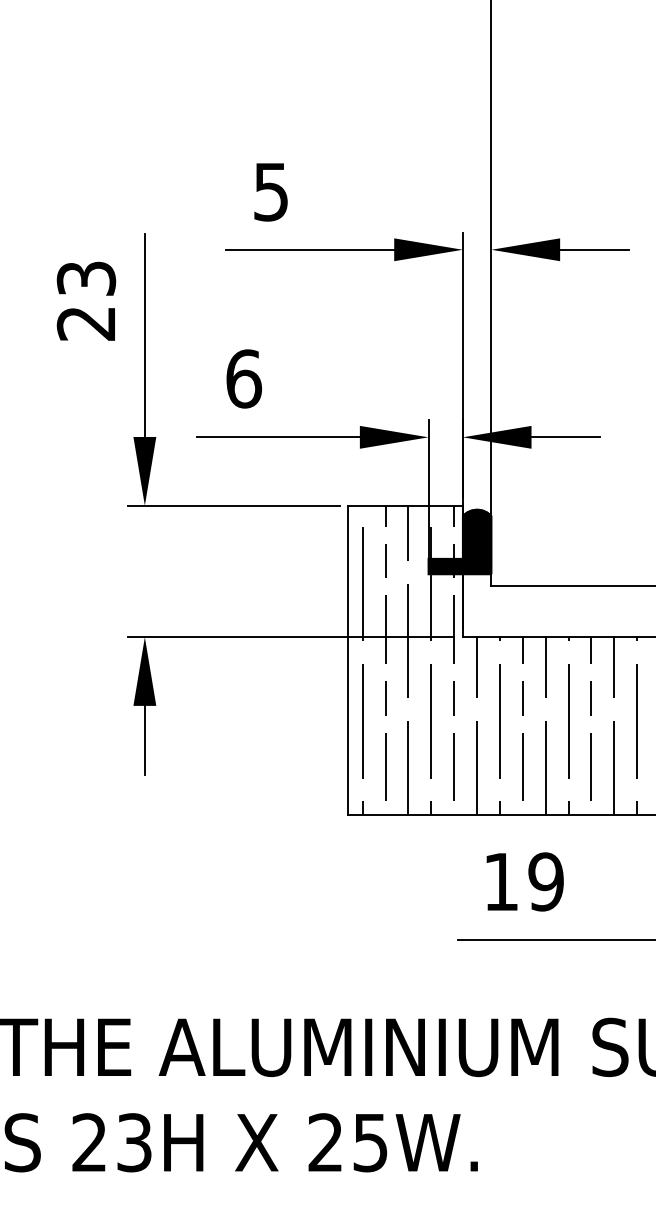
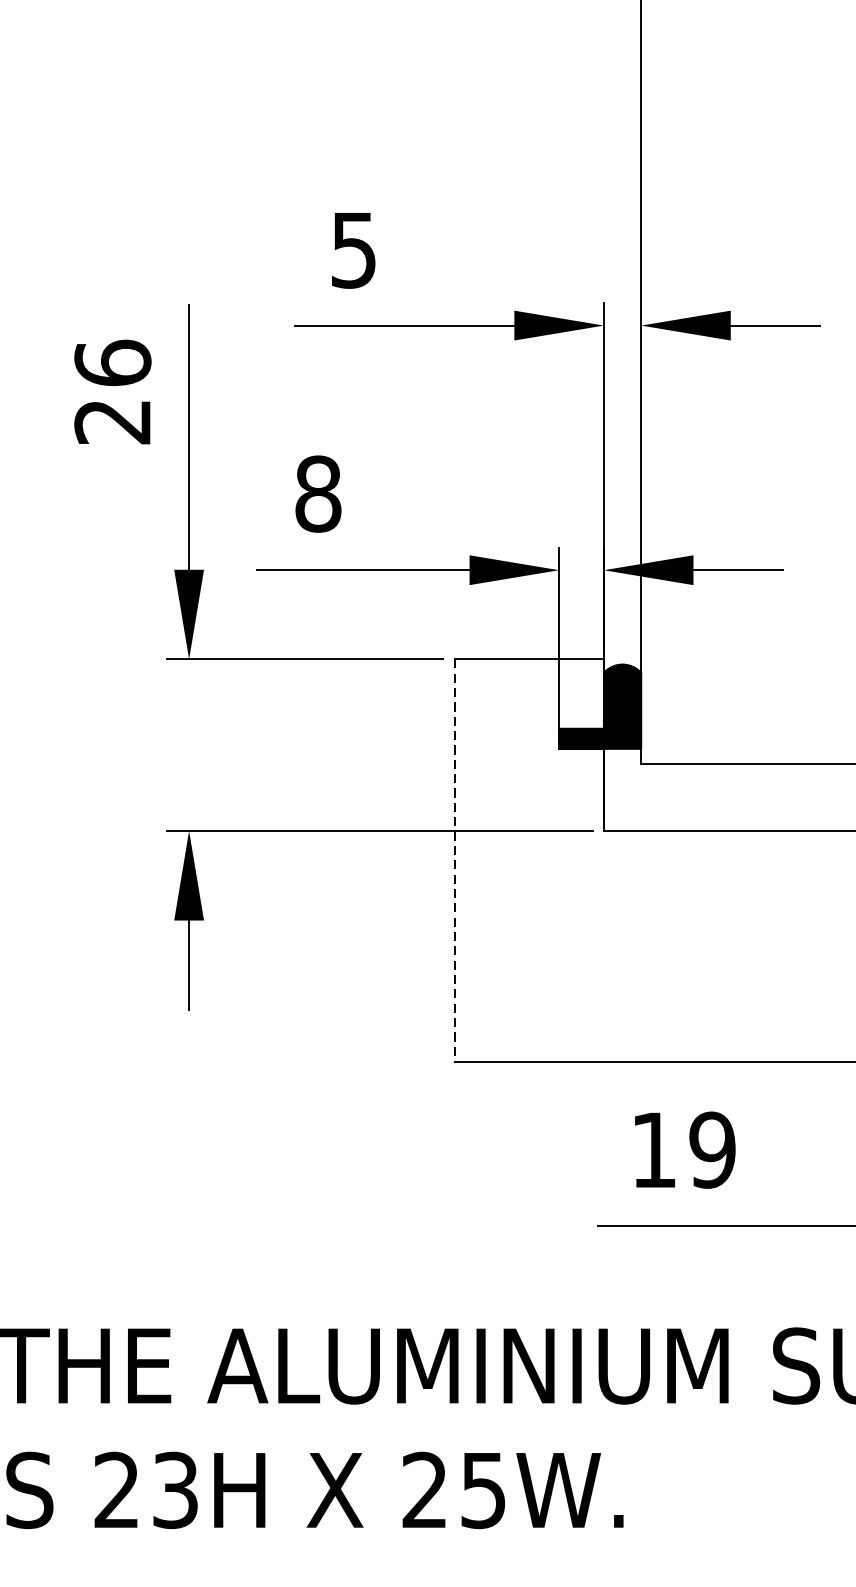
text: (86, 278) -> (112, 363), 23 -> 26
text: (244, 378) -> (319, 493), 6 -> 8
hatch: (499, 659) -> (651, 860), removed
line: (348, 660) -> (454, 861), solid -> dashed

